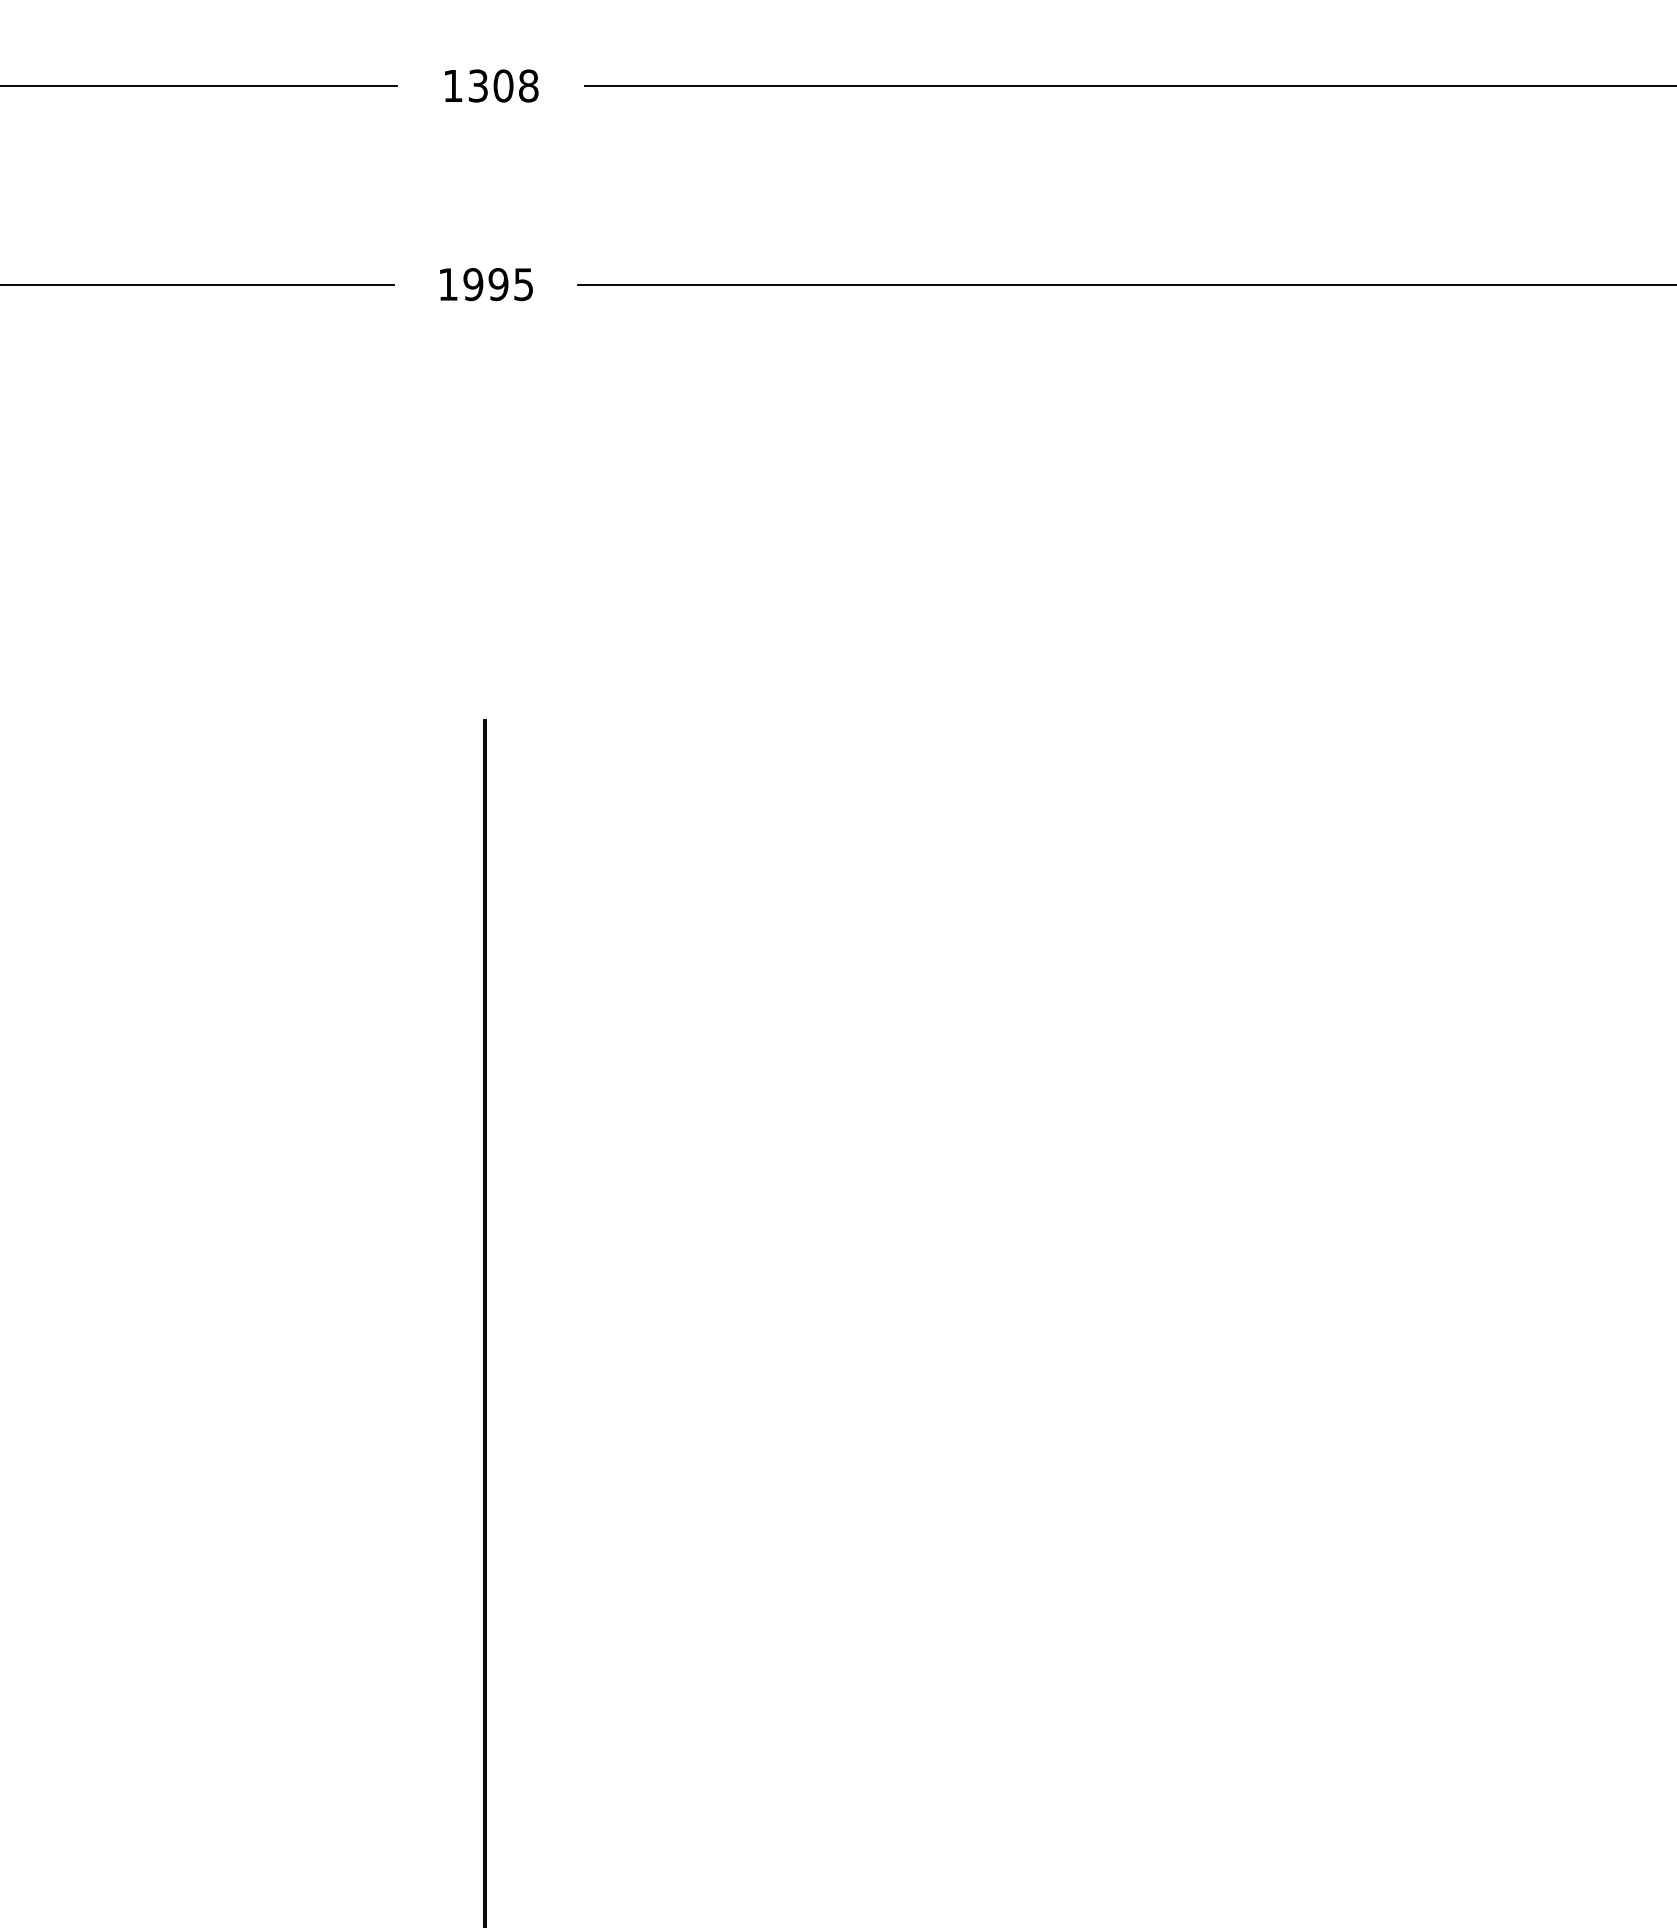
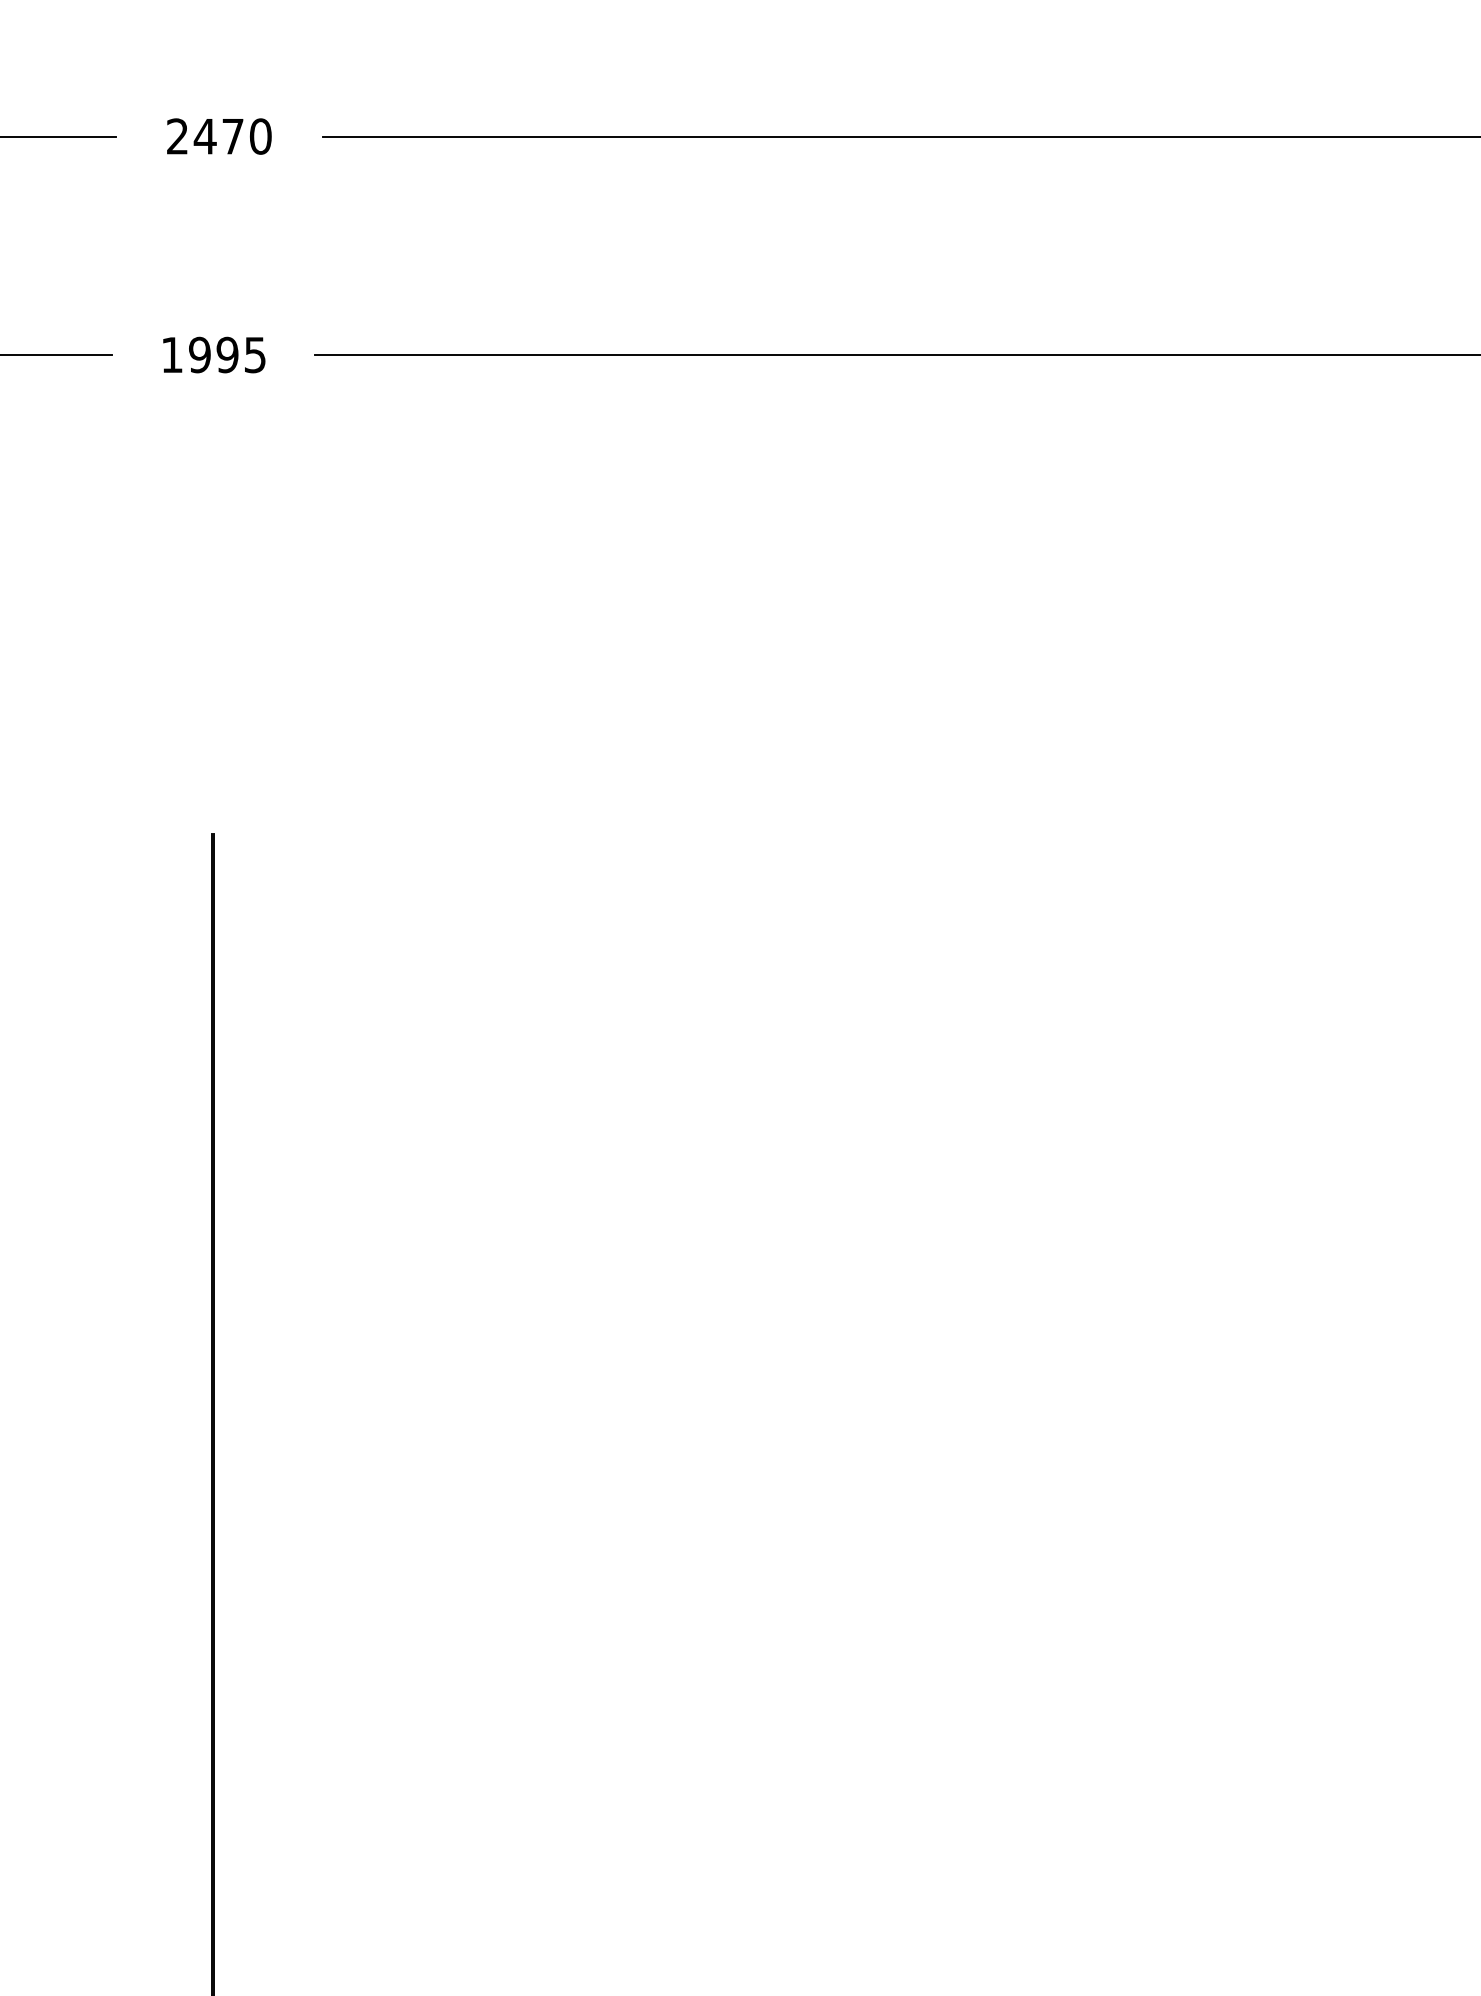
text: (490, 85) -> (218, 136), 1308 -> 2470

